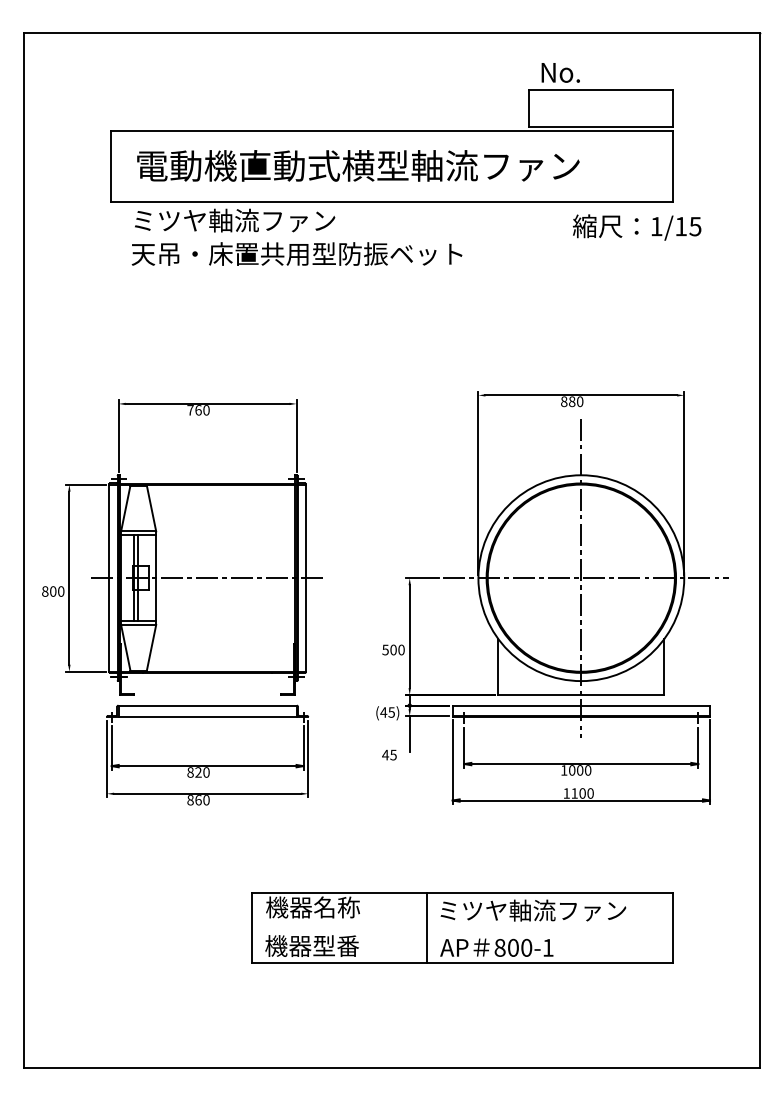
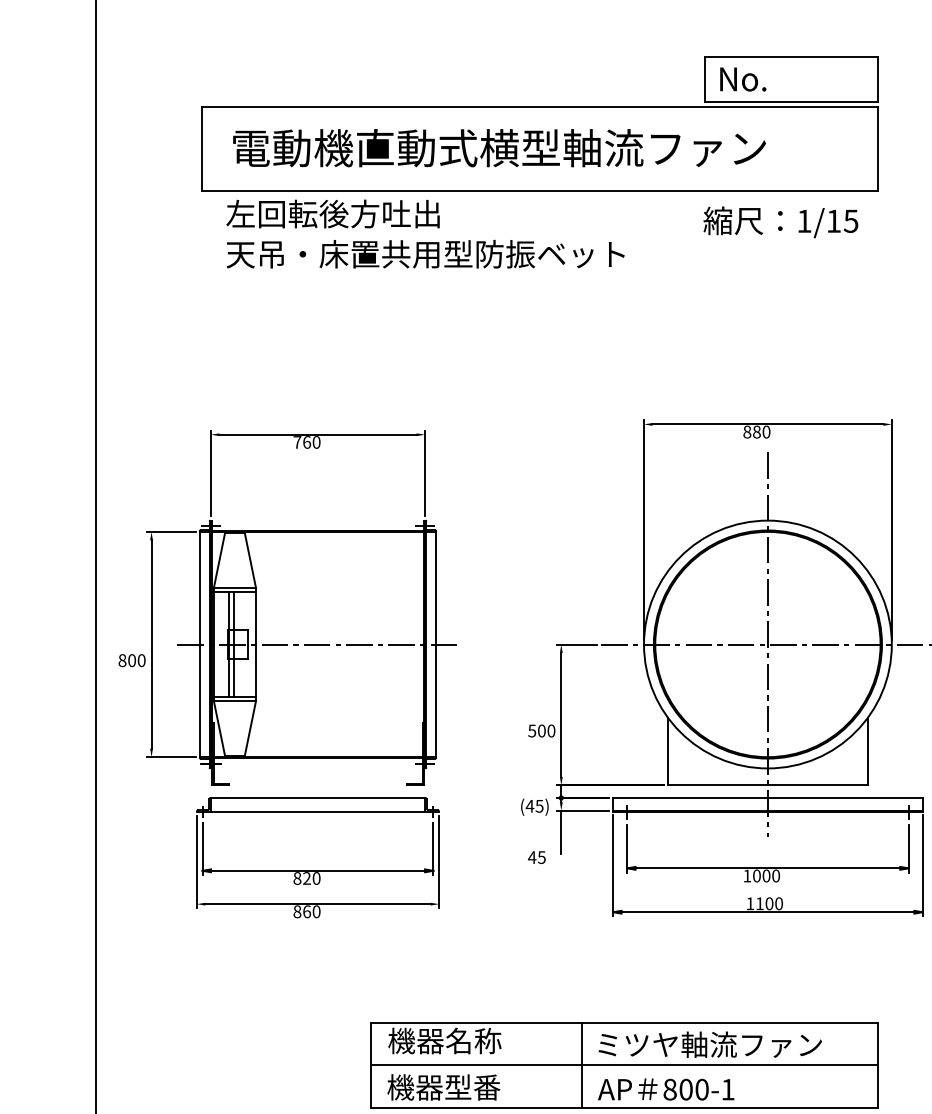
text: (560, 72) -> (742, 79), moved
text: (233, 220) -> (349, 213), ミツヤ軸流ファン -> 左回転後方吐出
text: (637, 227) -> (781, 222), moved
line: (461, 927) -> (623, 1065), added

